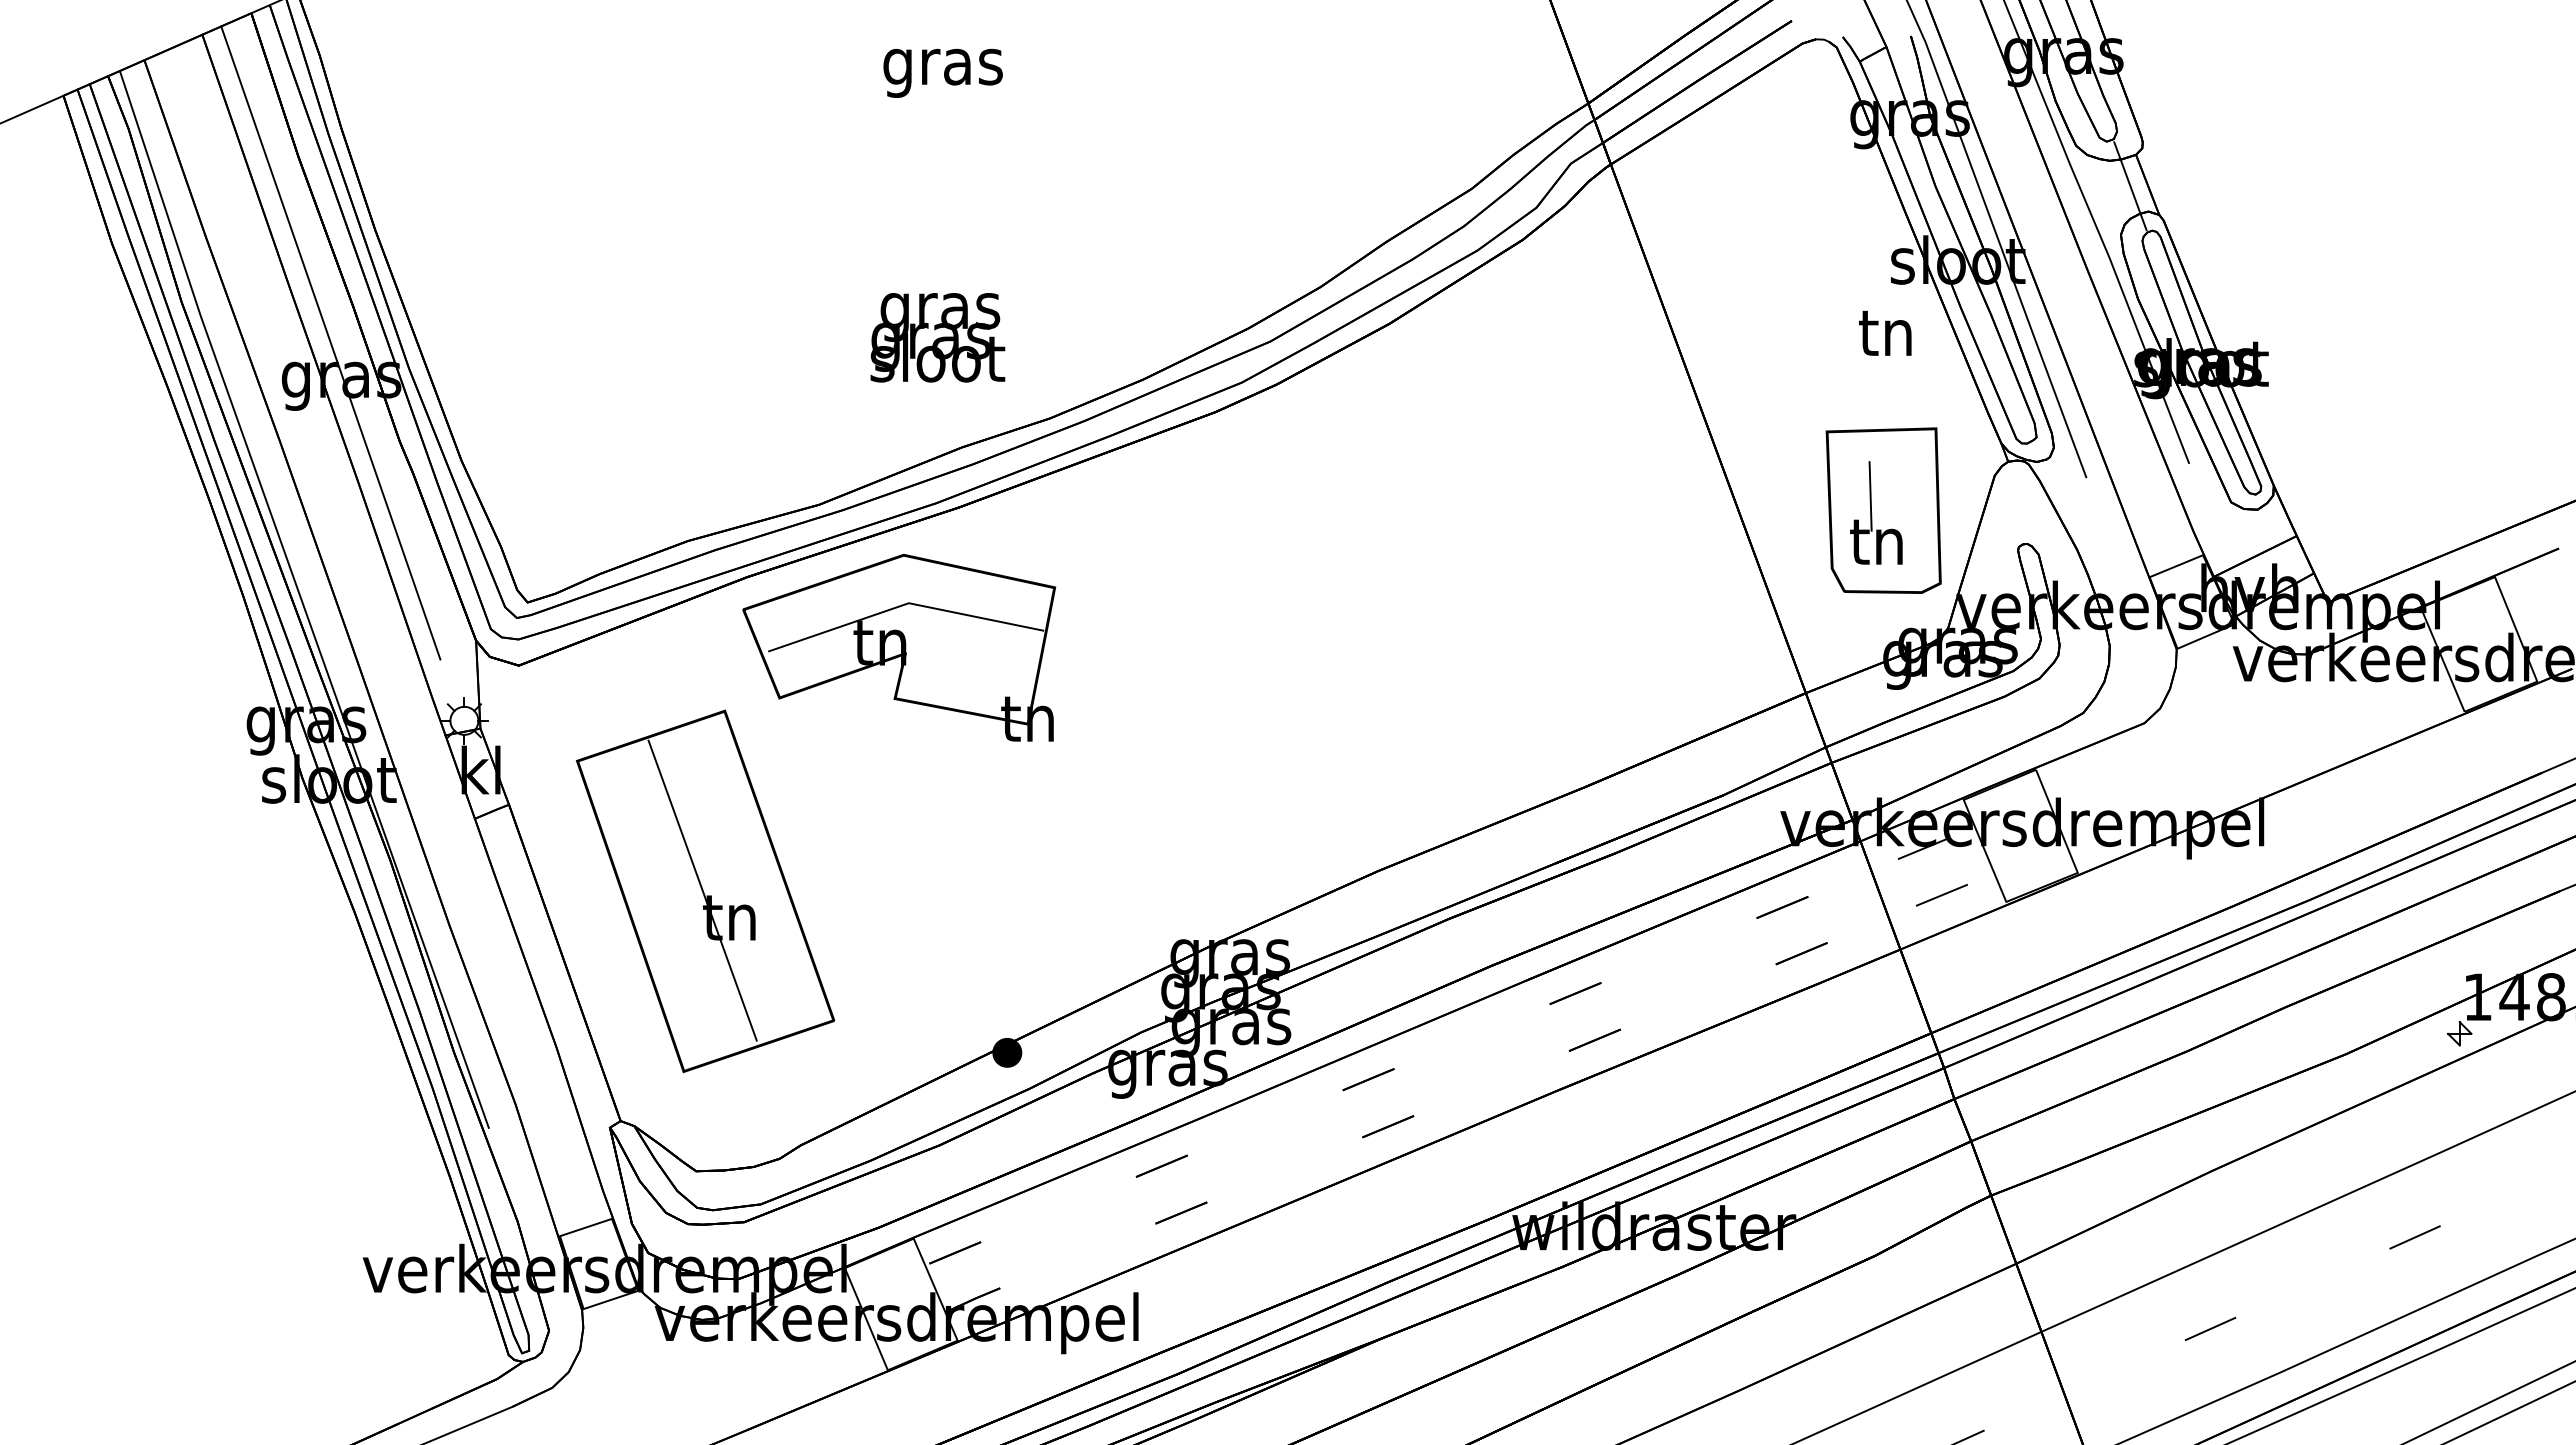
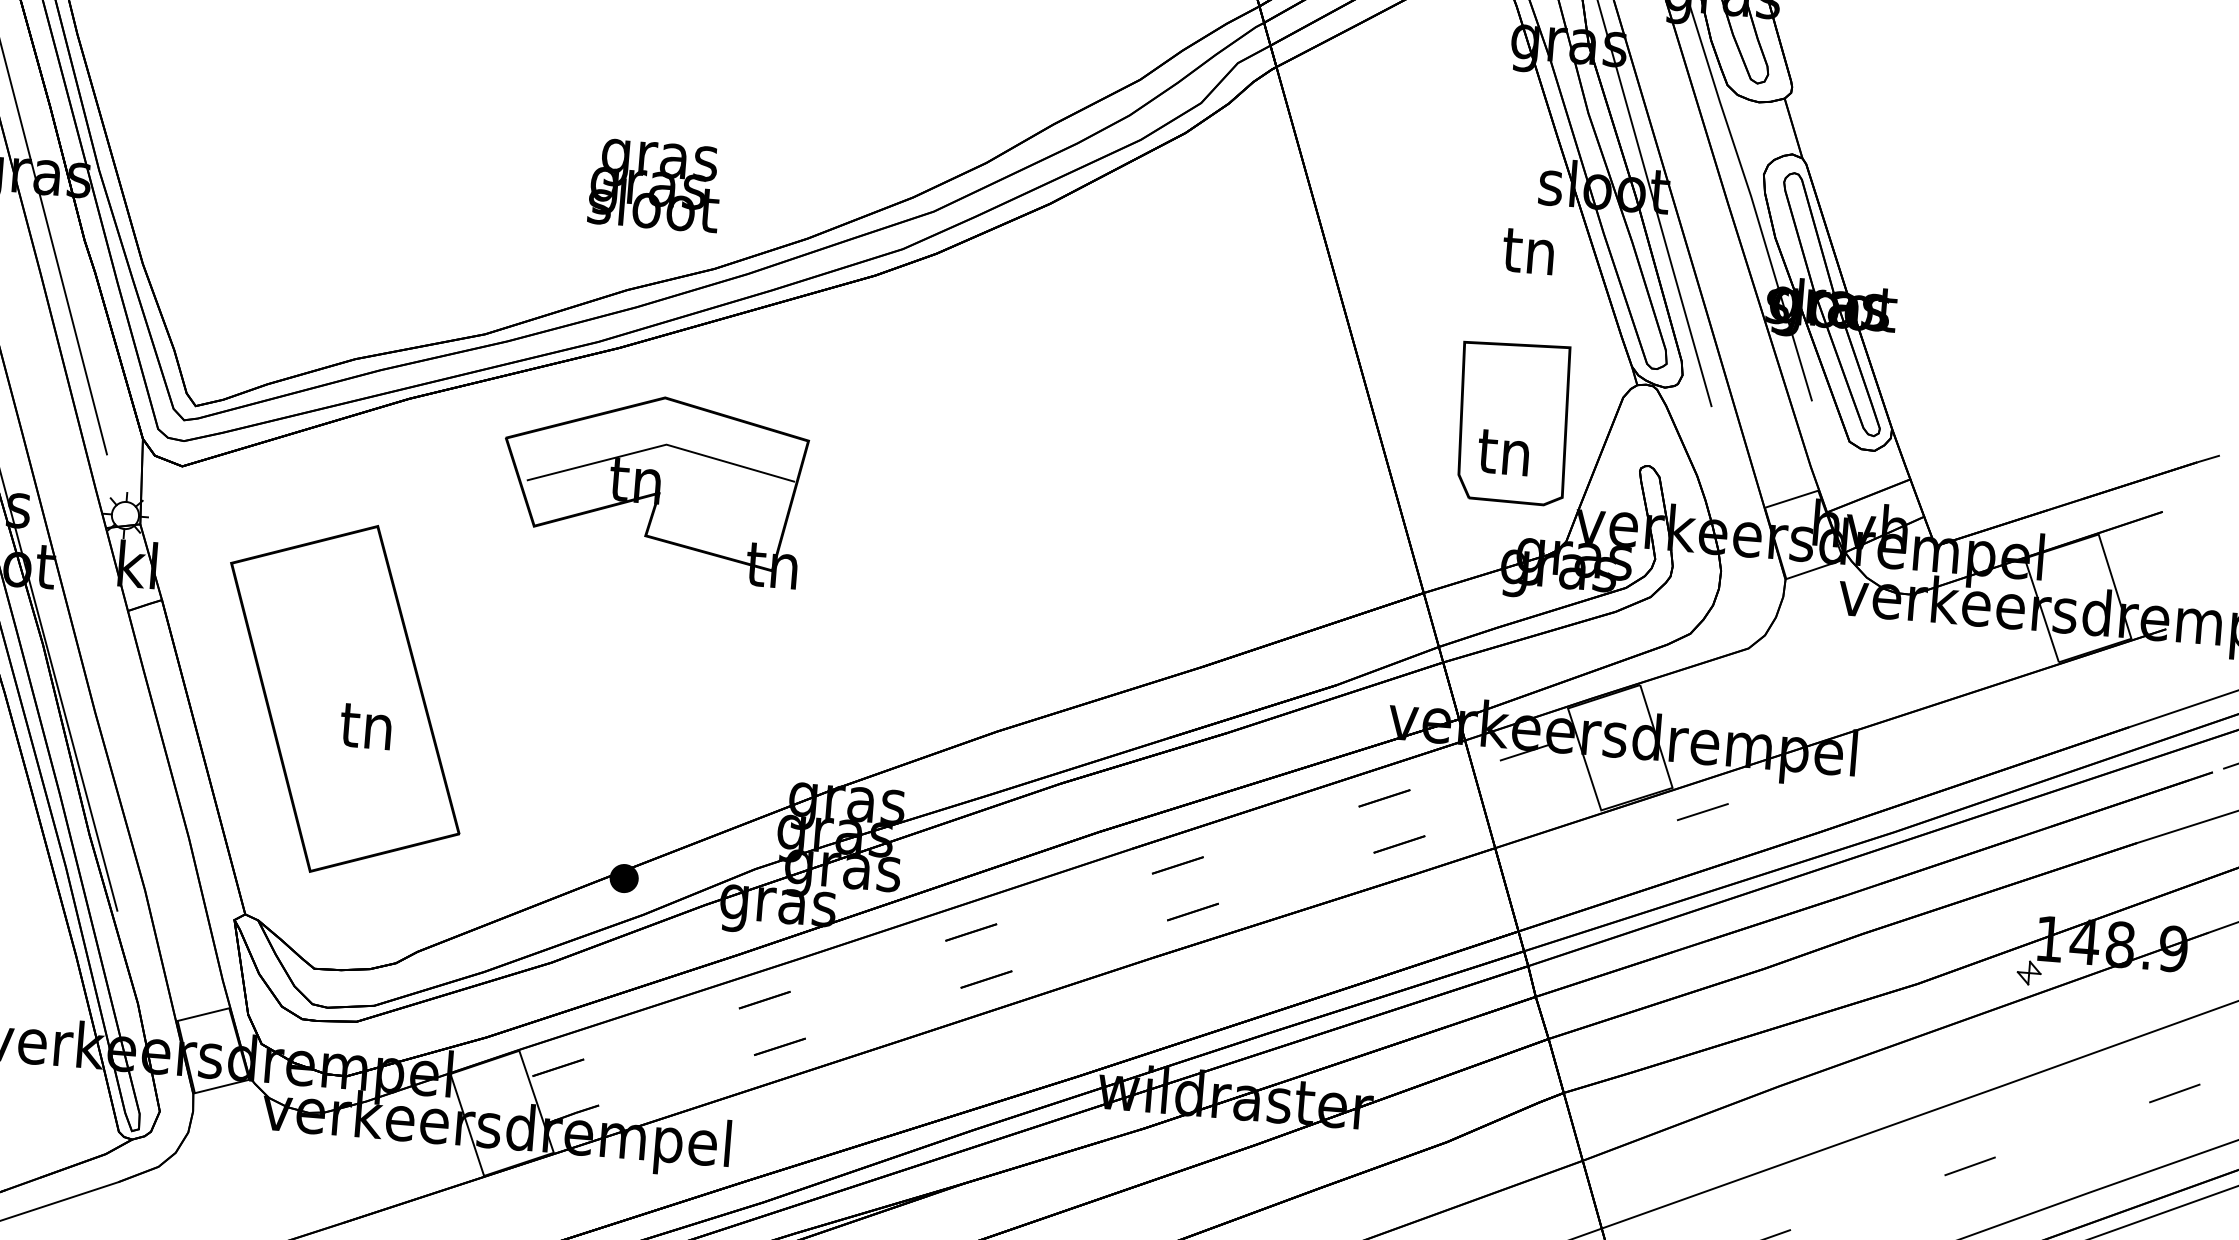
line: (2130, 186) -> (1776, 128), removed
text: (937, 337) -> (654, 185), moved
line: (1870, 496) -> (1501, 408), removed
part: (899, 647) -> (653, 486), moved
line: (702, 890) -> (342, 697), removed
line: (1941, 895) -> (1702, 812), moved

